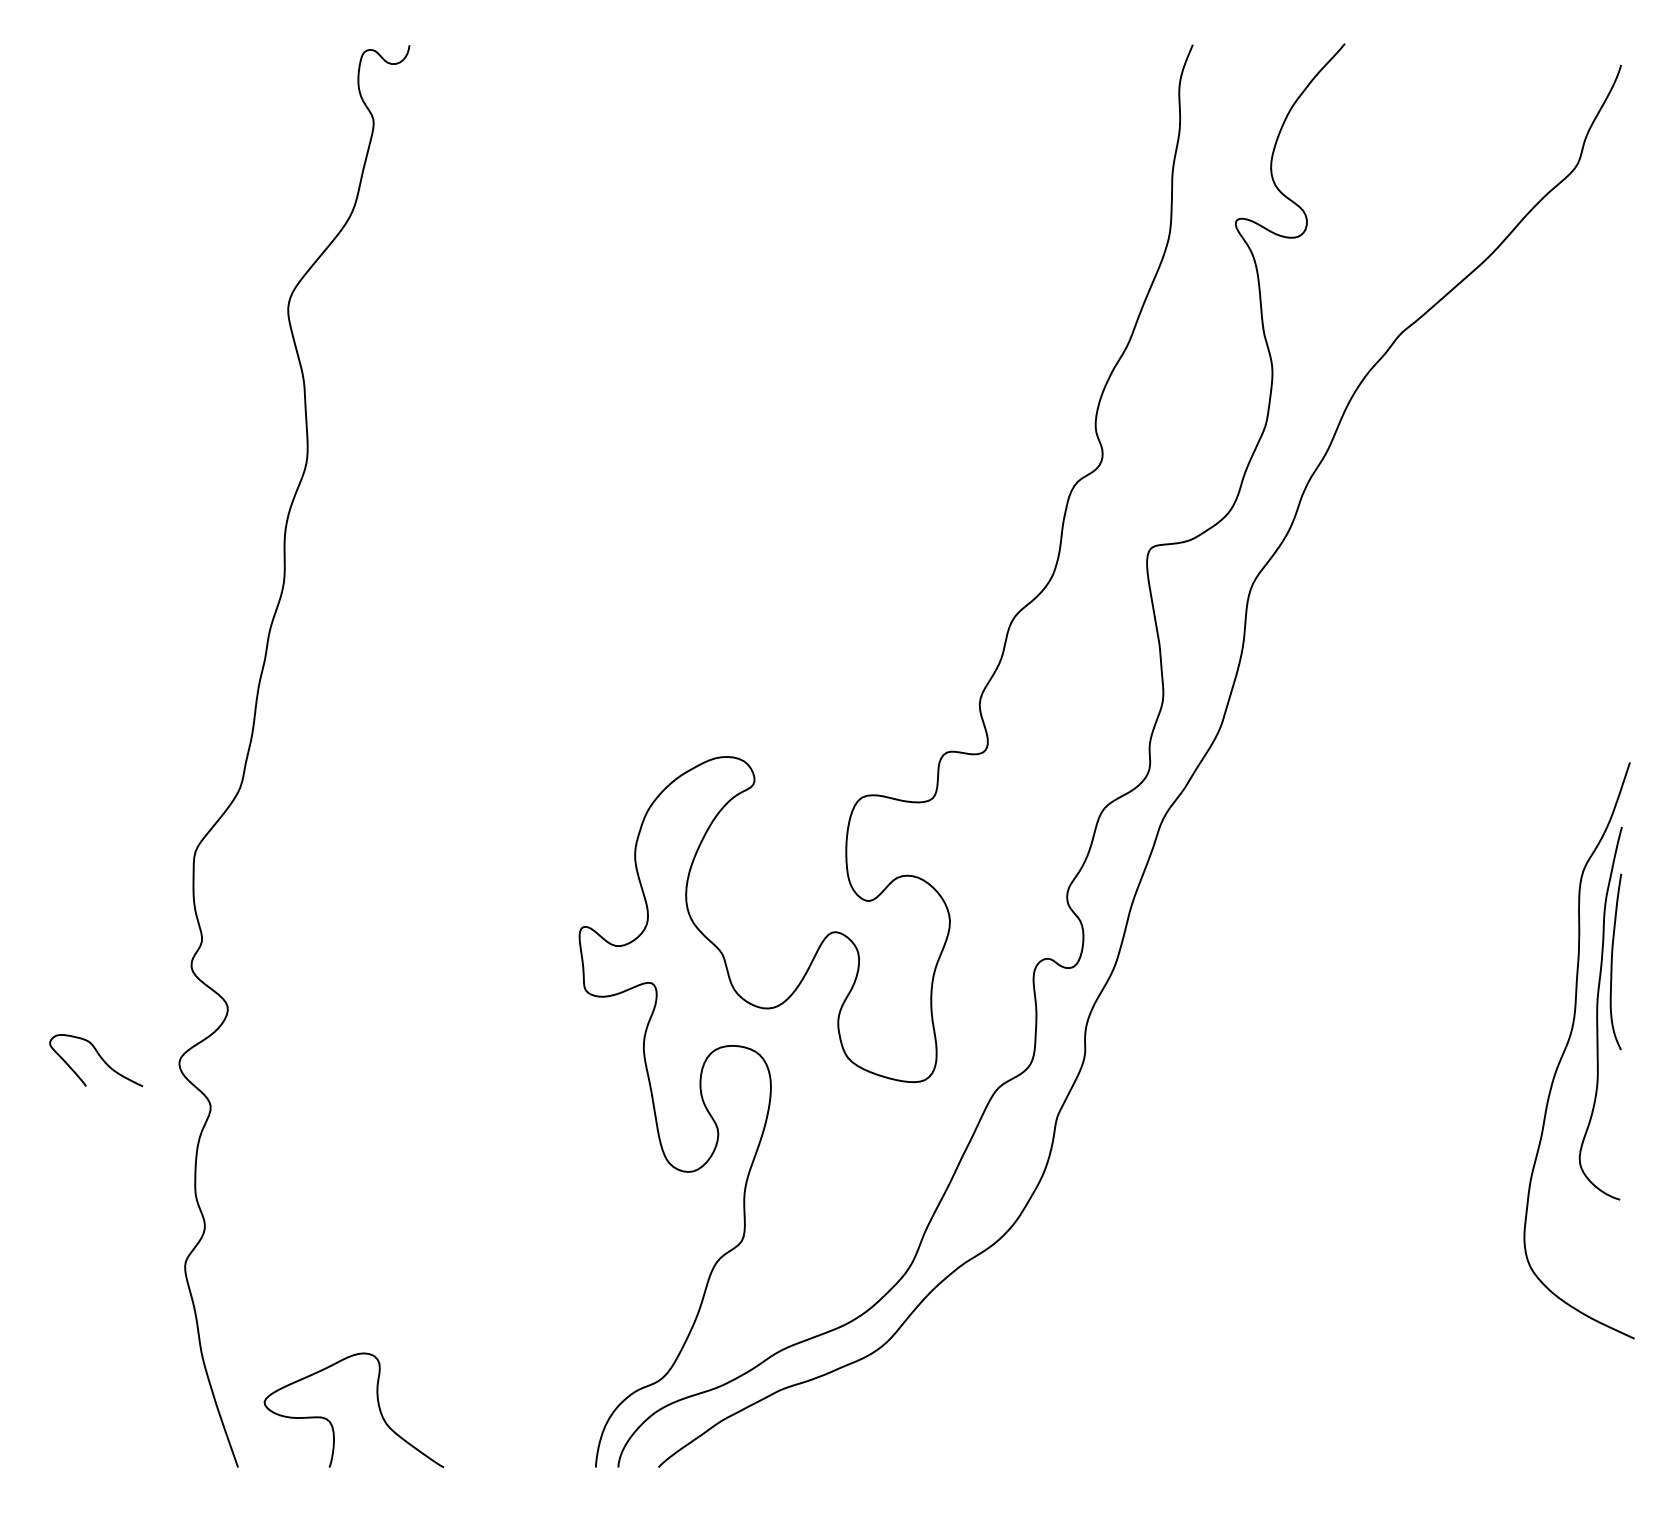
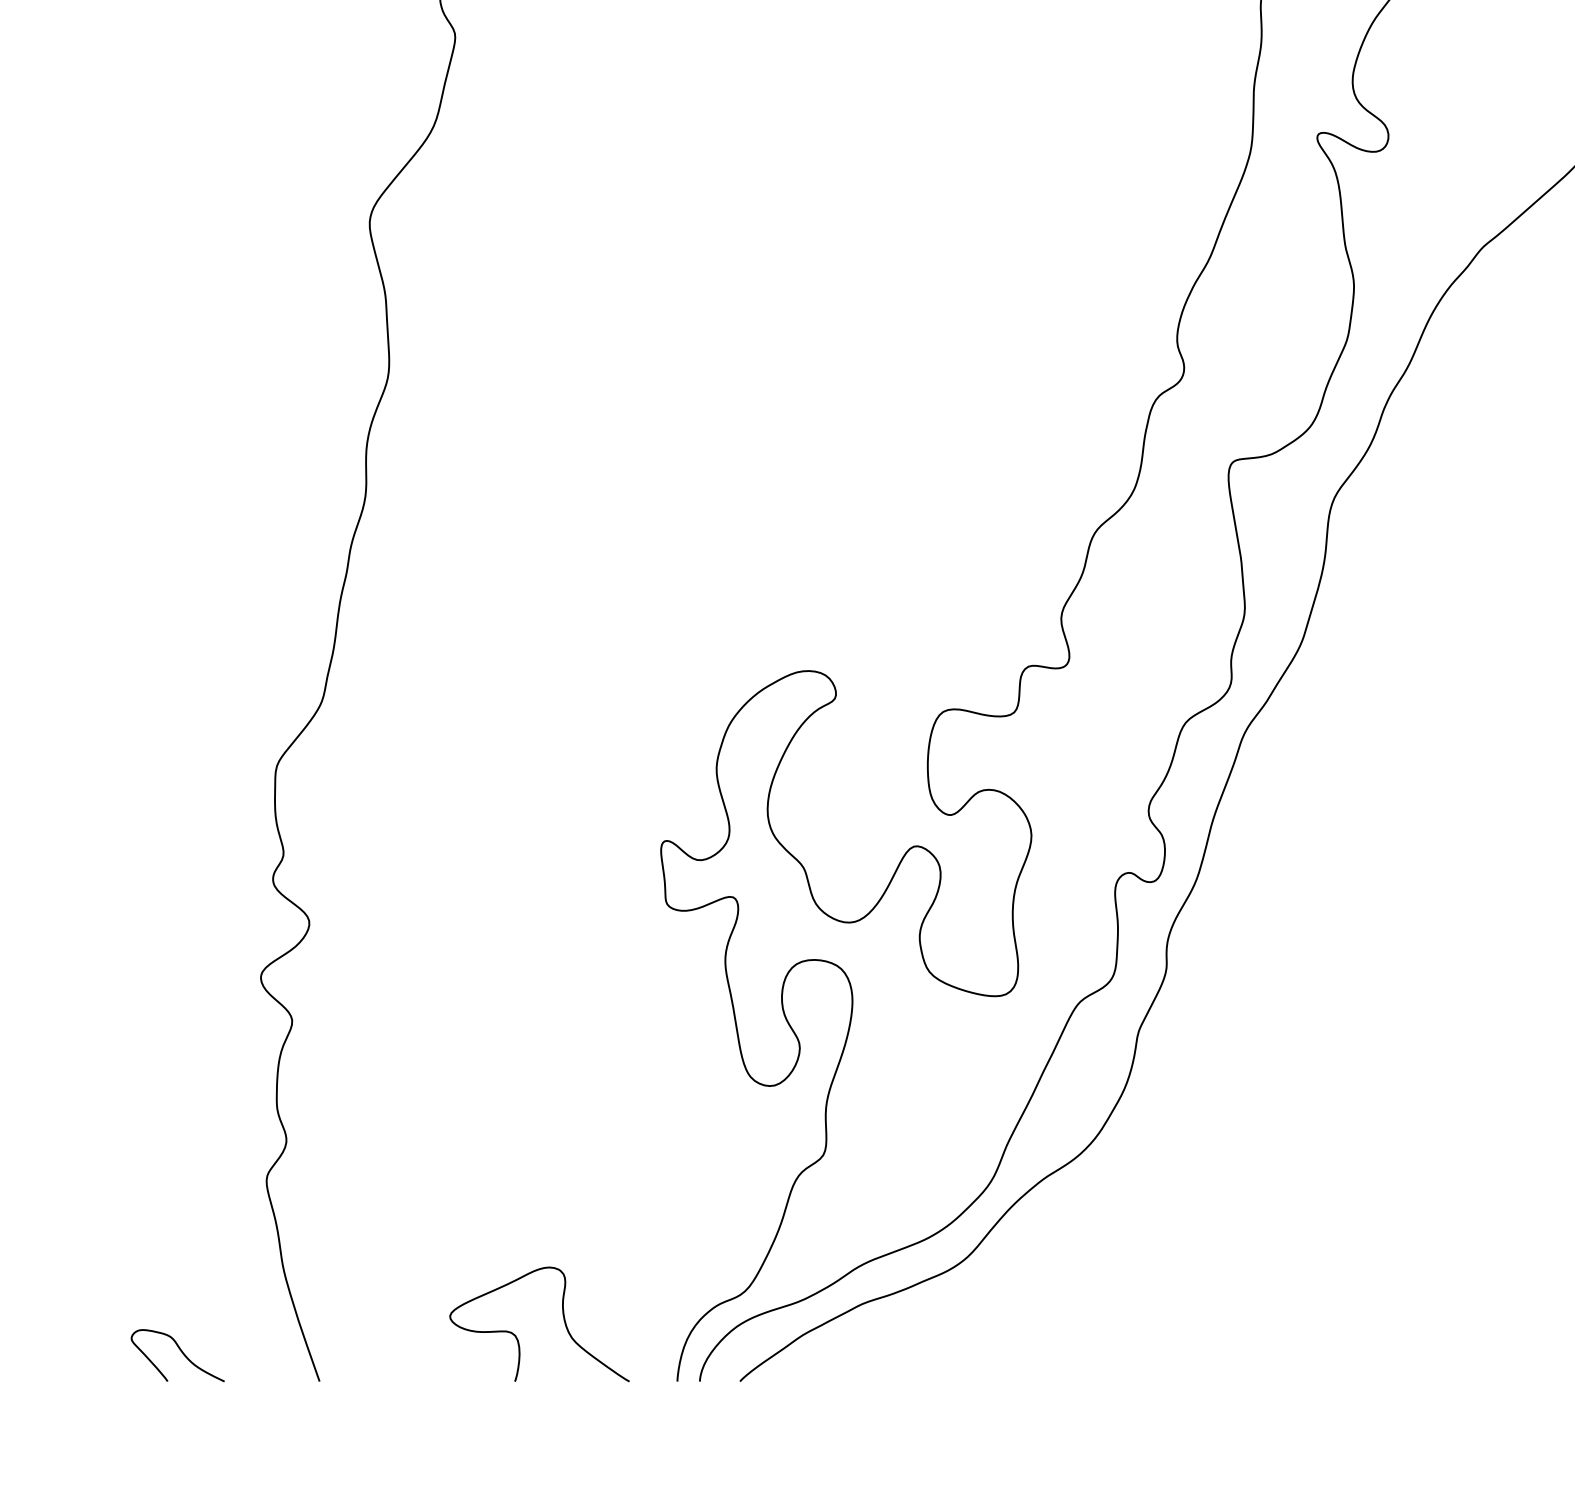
curve: (99, 1057) -> (181, 1352), moved
curve: (377, 1404) -> (563, 1318), moved

